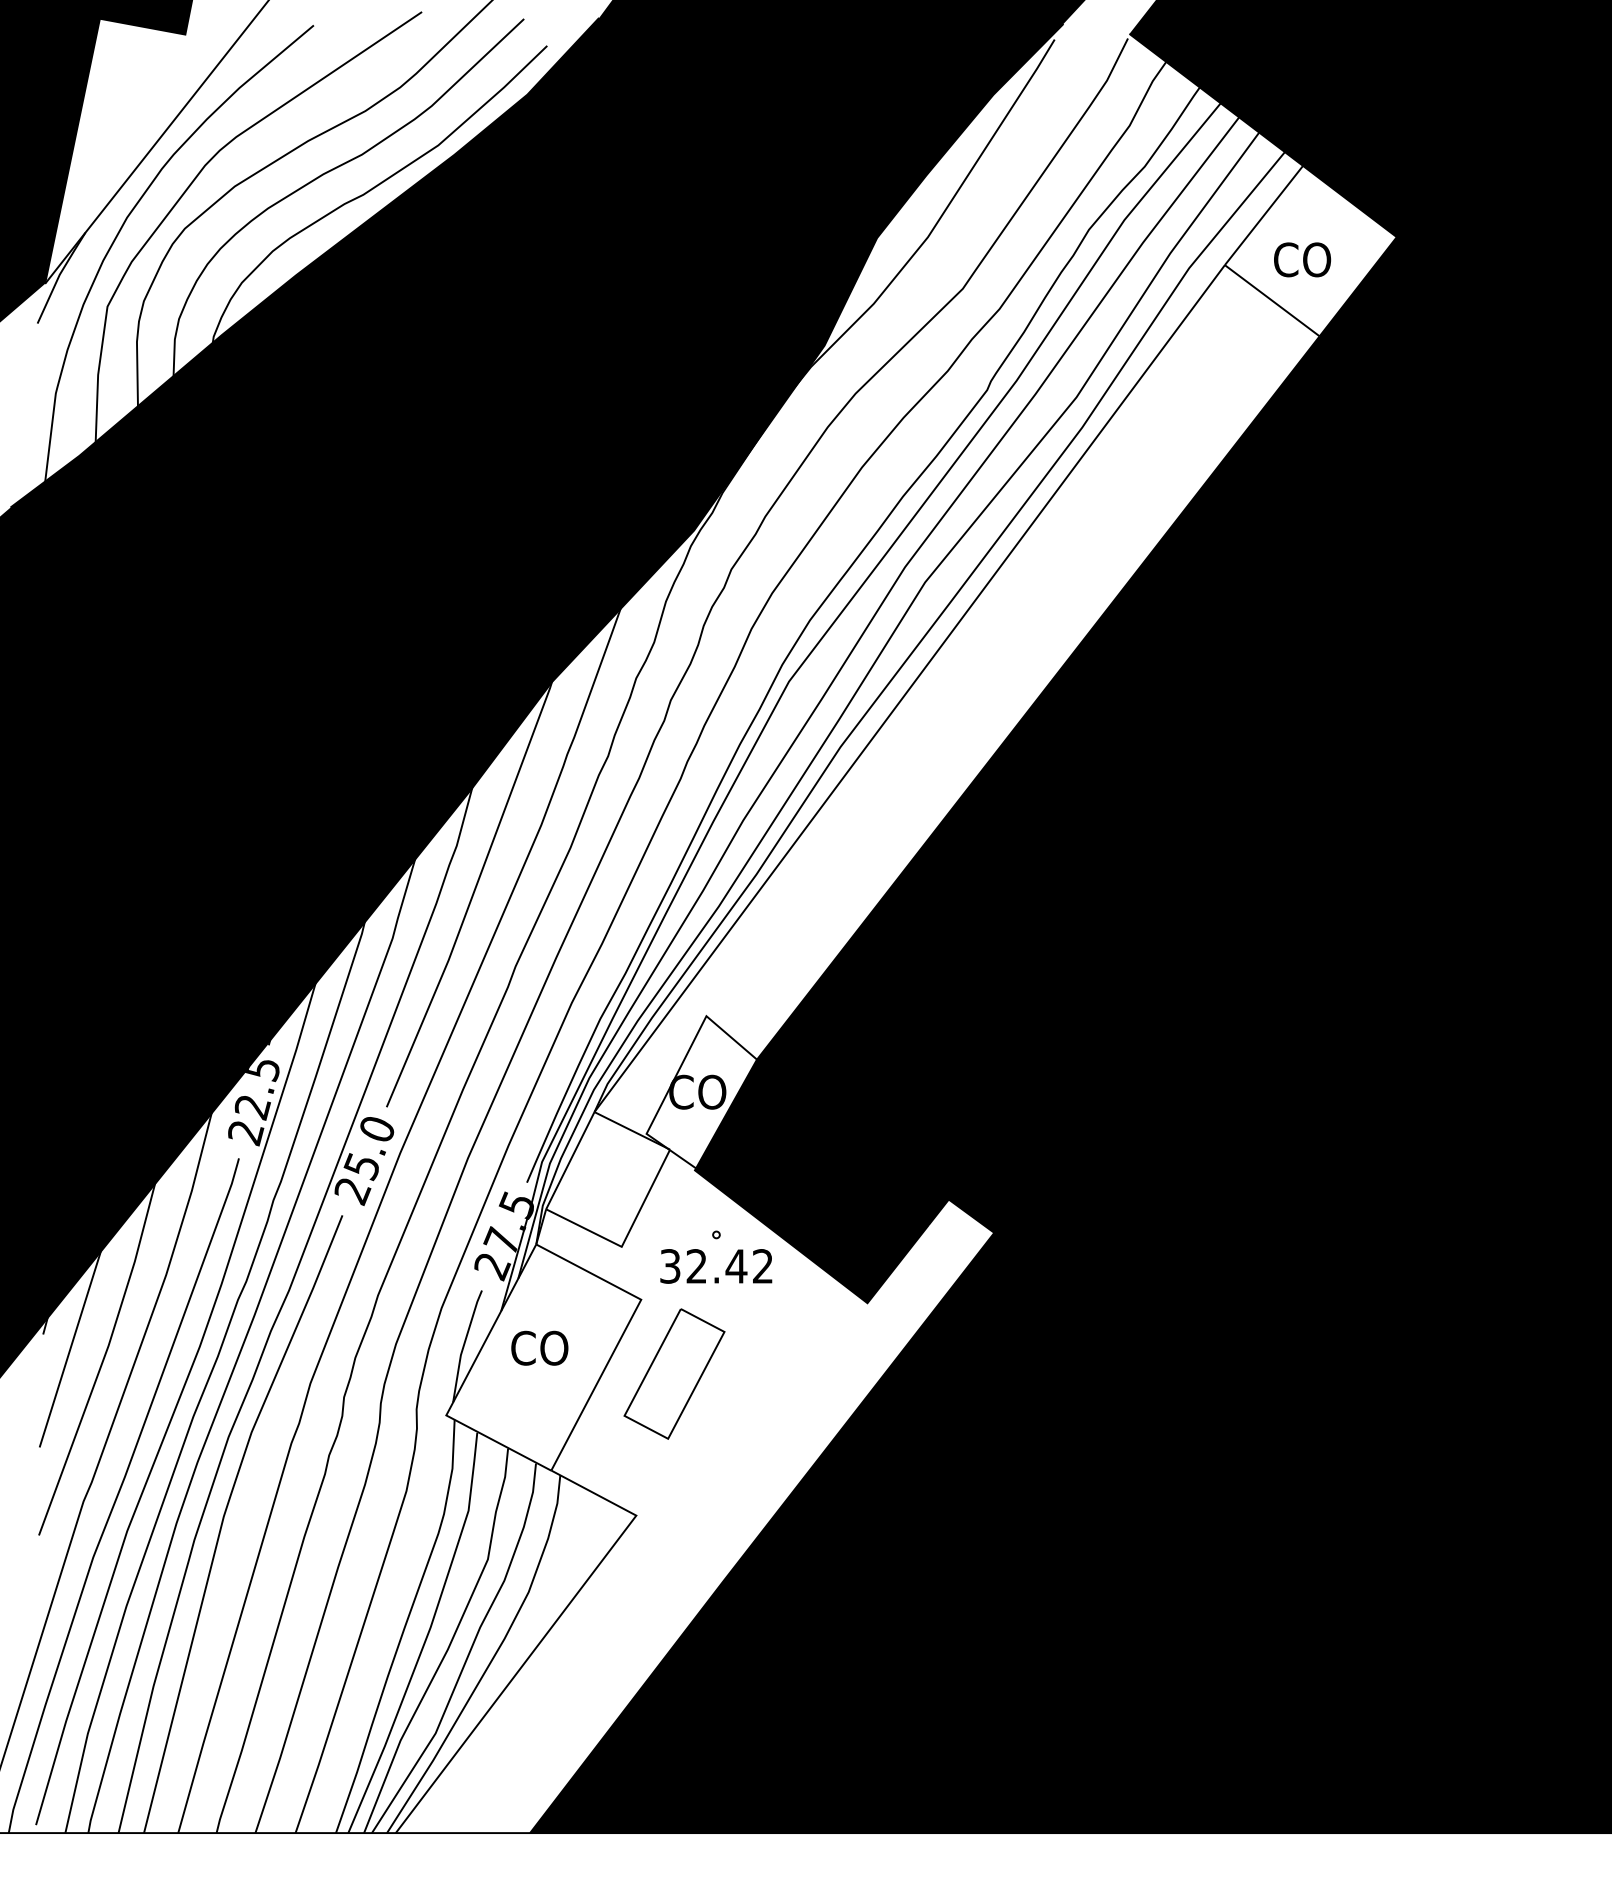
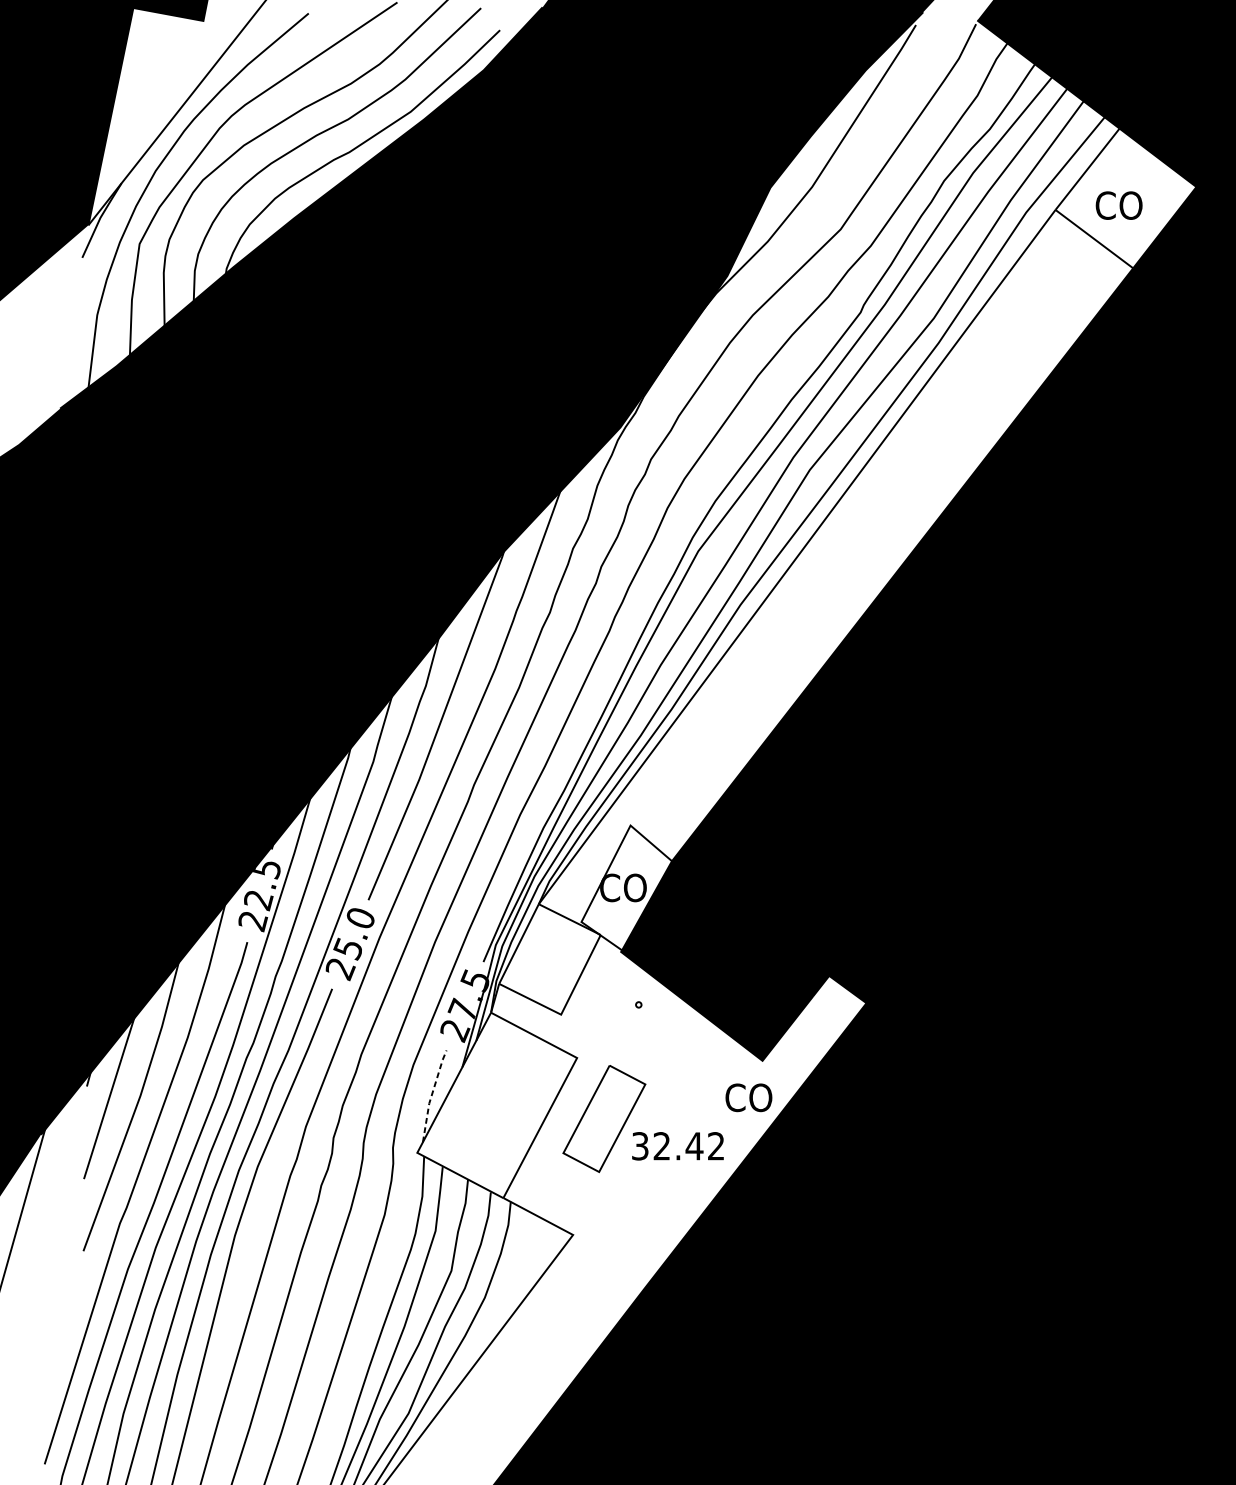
text: (716, 1266) -> (678, 1146), moved
line: (463, 1345) -> (431, 1095), solid -> dashed
text: (539, 1347) -> (748, 1097), moved

